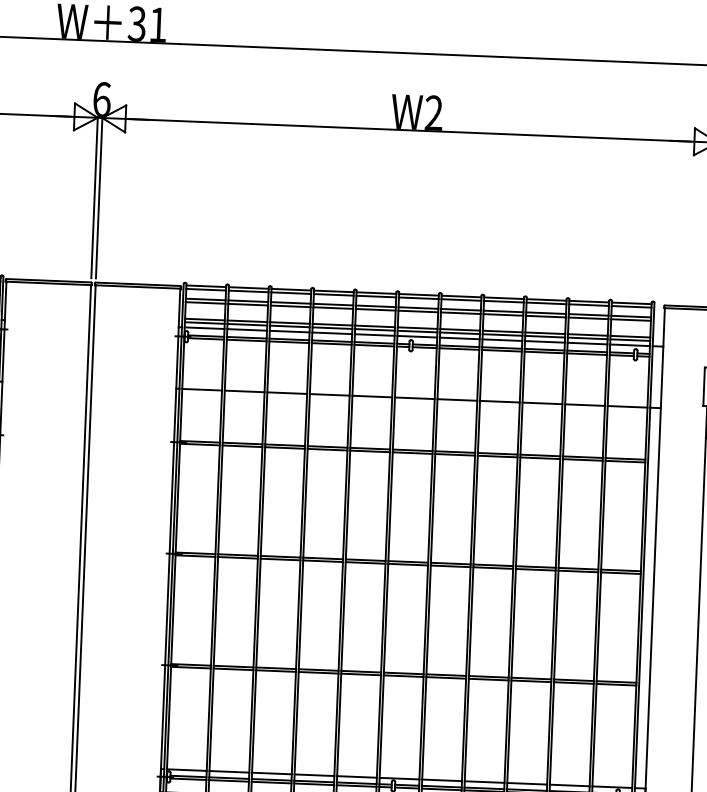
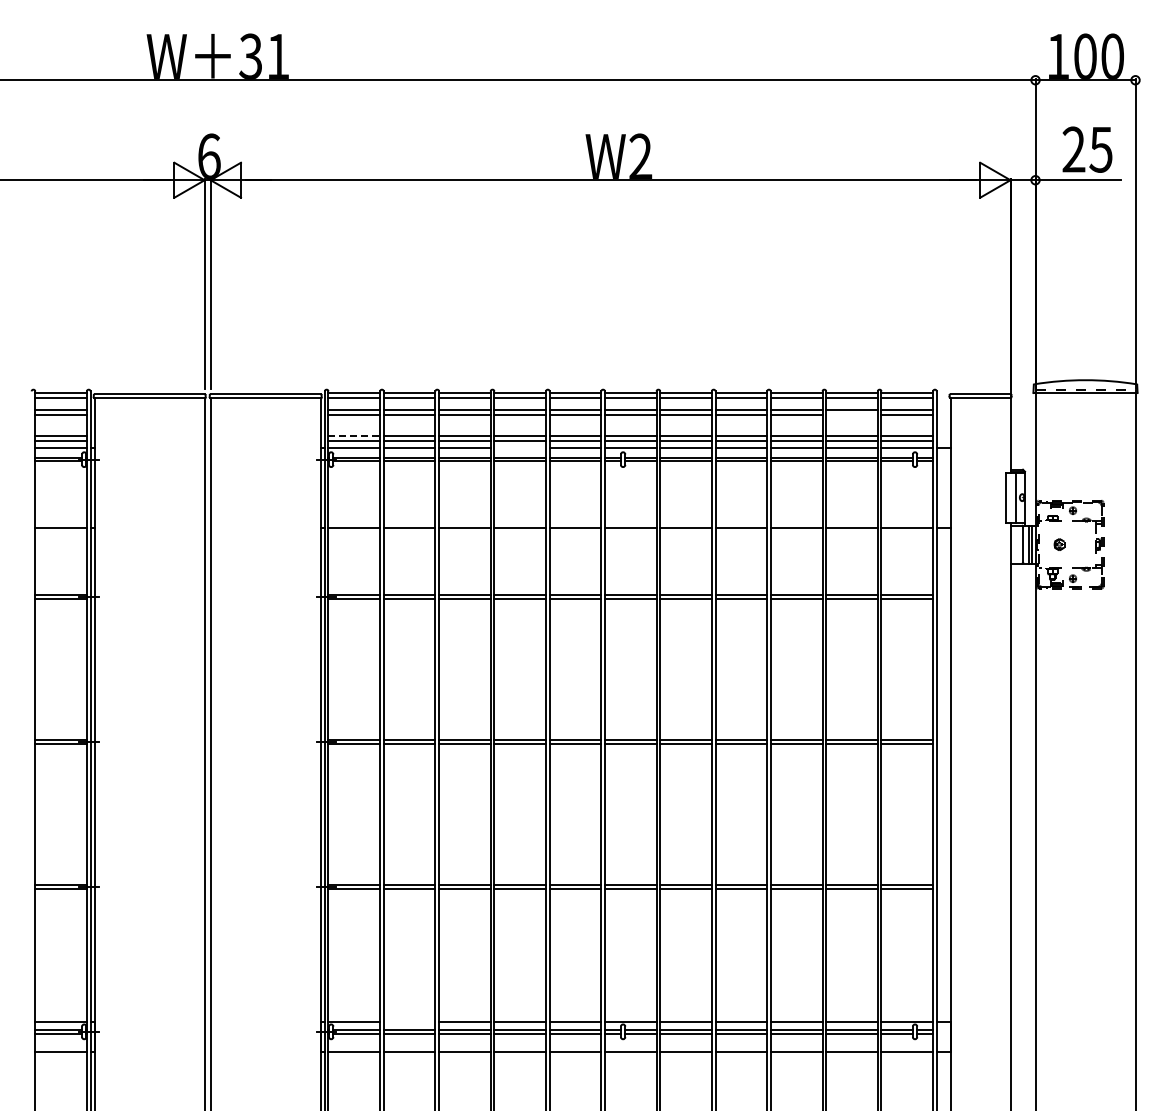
line: (588, 318) -> (851, 414), removed
line: (205, 319) -> (354, 436), solid -> dashed
line: (332, 333) -> (520, 447), removed
line: (229, 772) -> (409, 1022), removed

